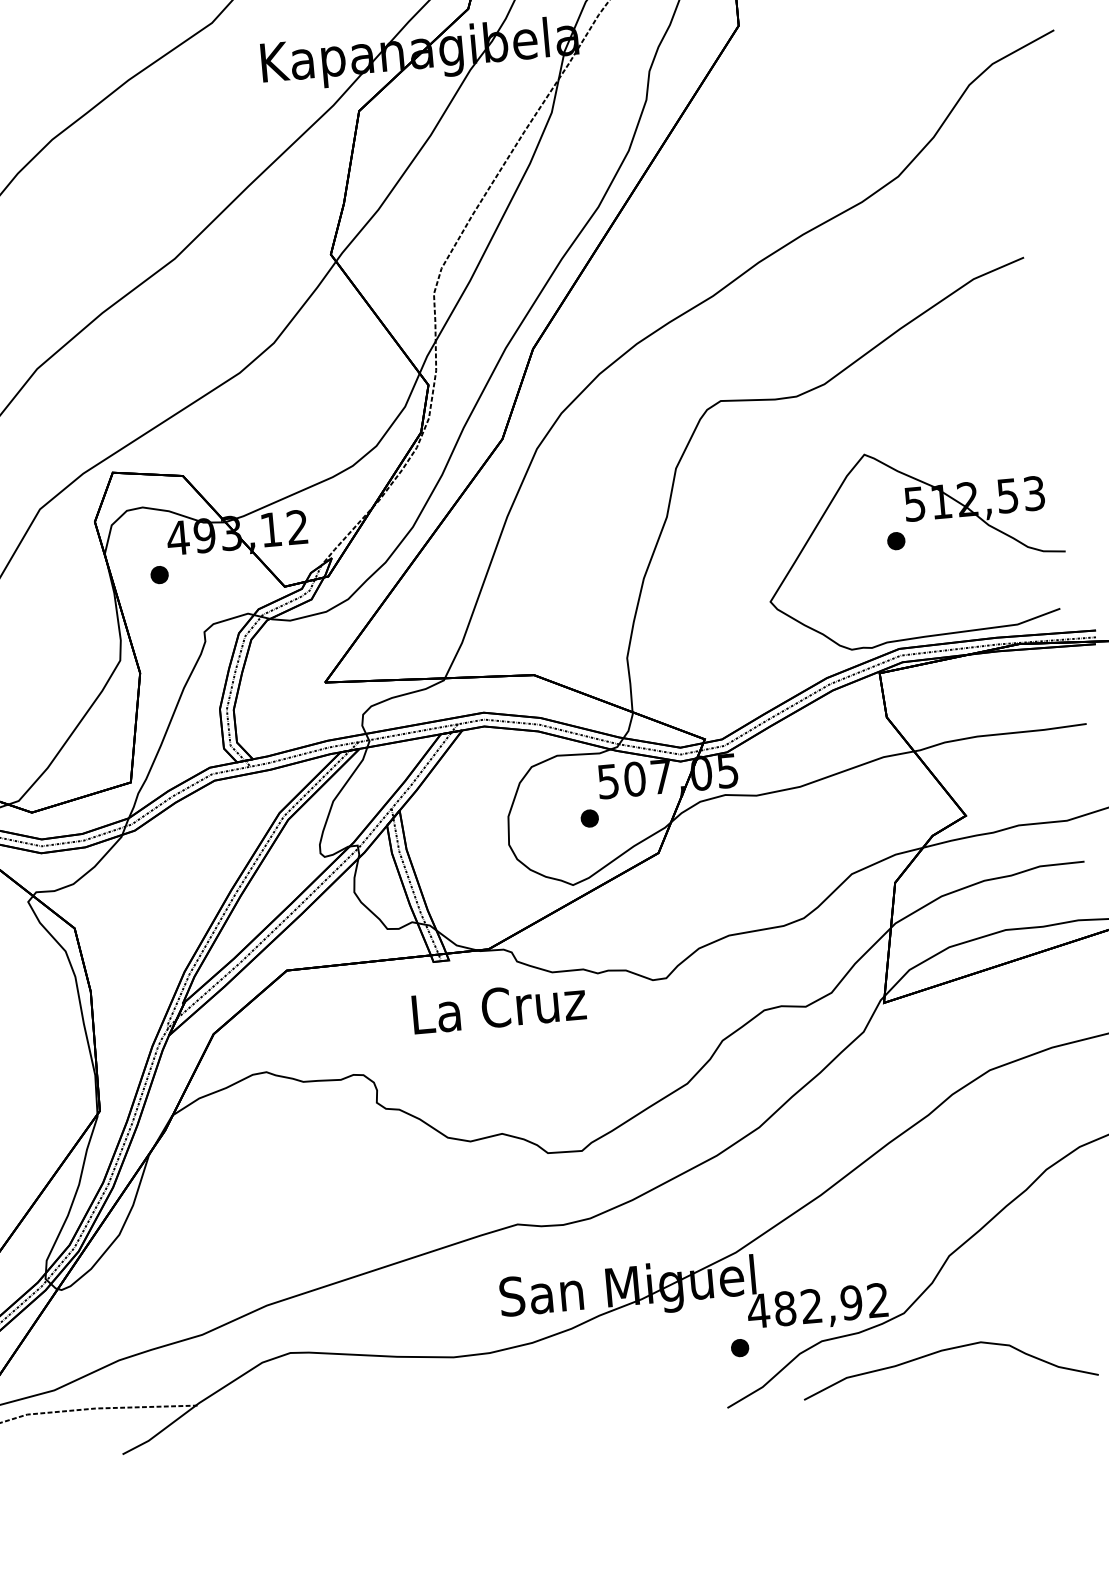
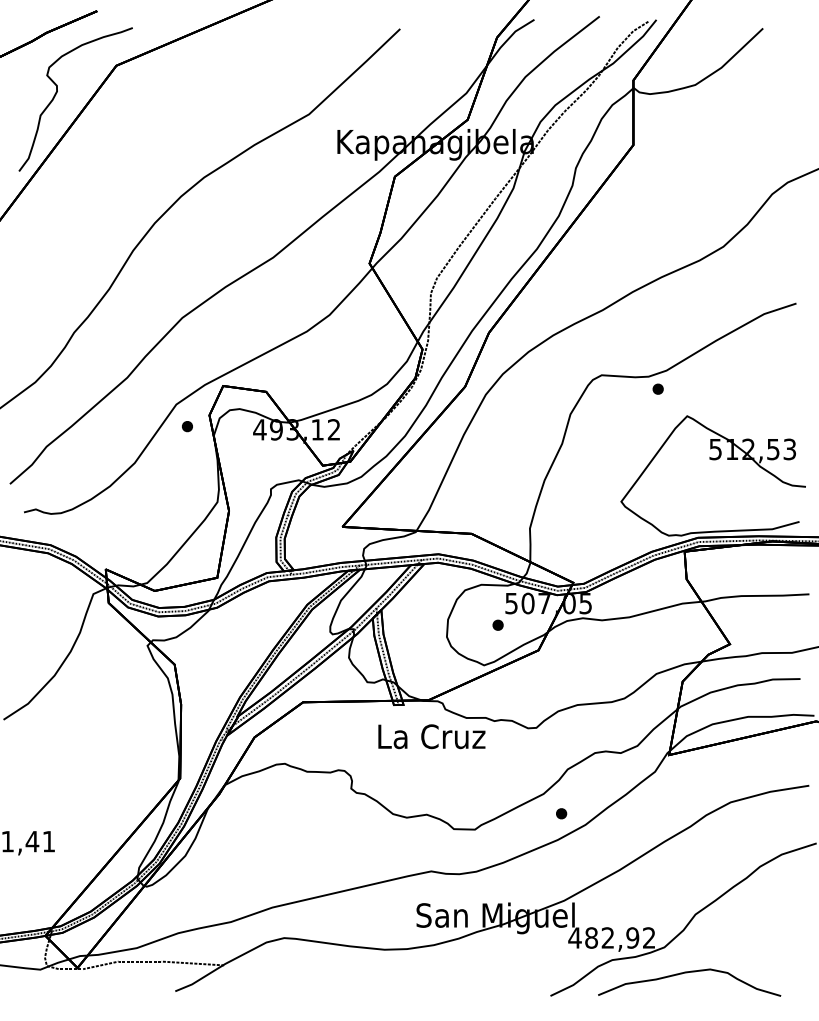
part: (895, 540) -> (657, 388), moved
part: (159, 574) -> (187, 426), moved
part: (739, 1347) -> (561, 813), moved

